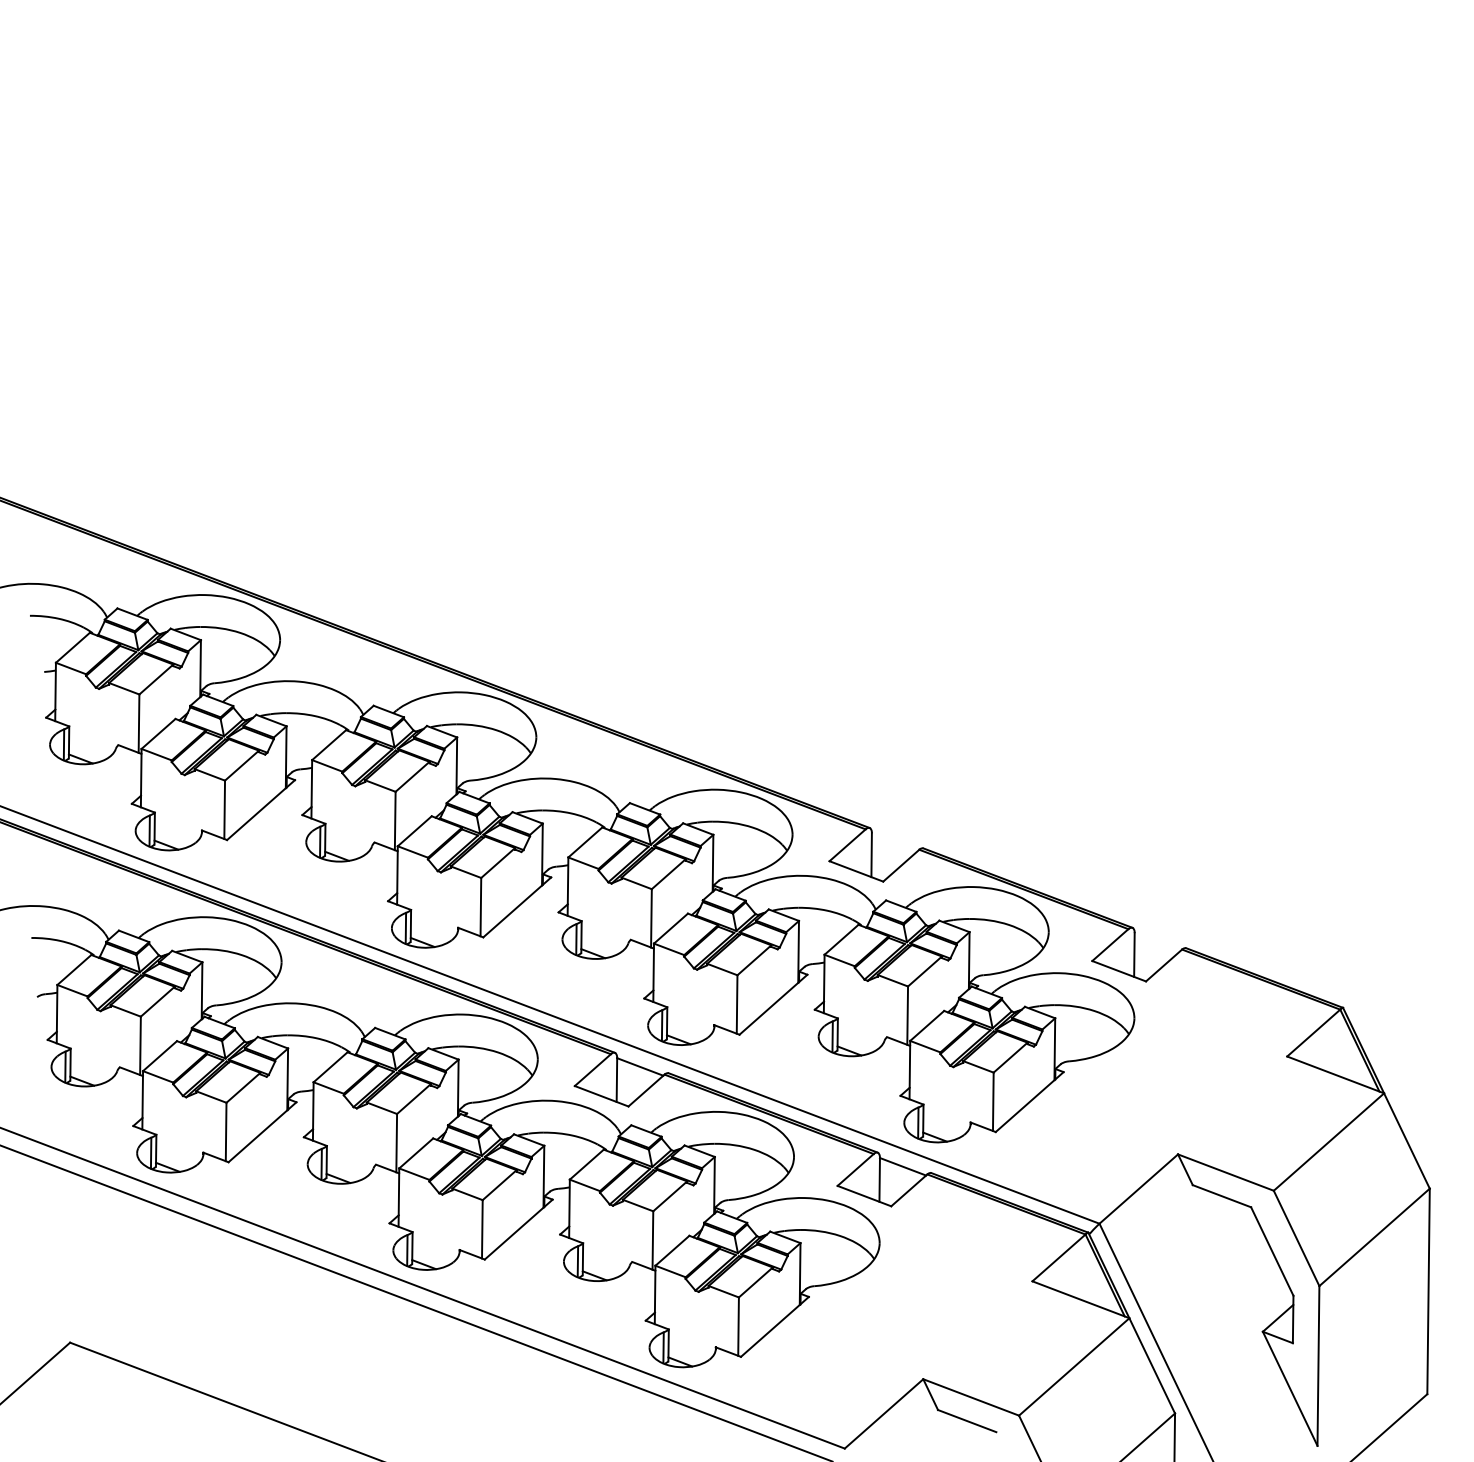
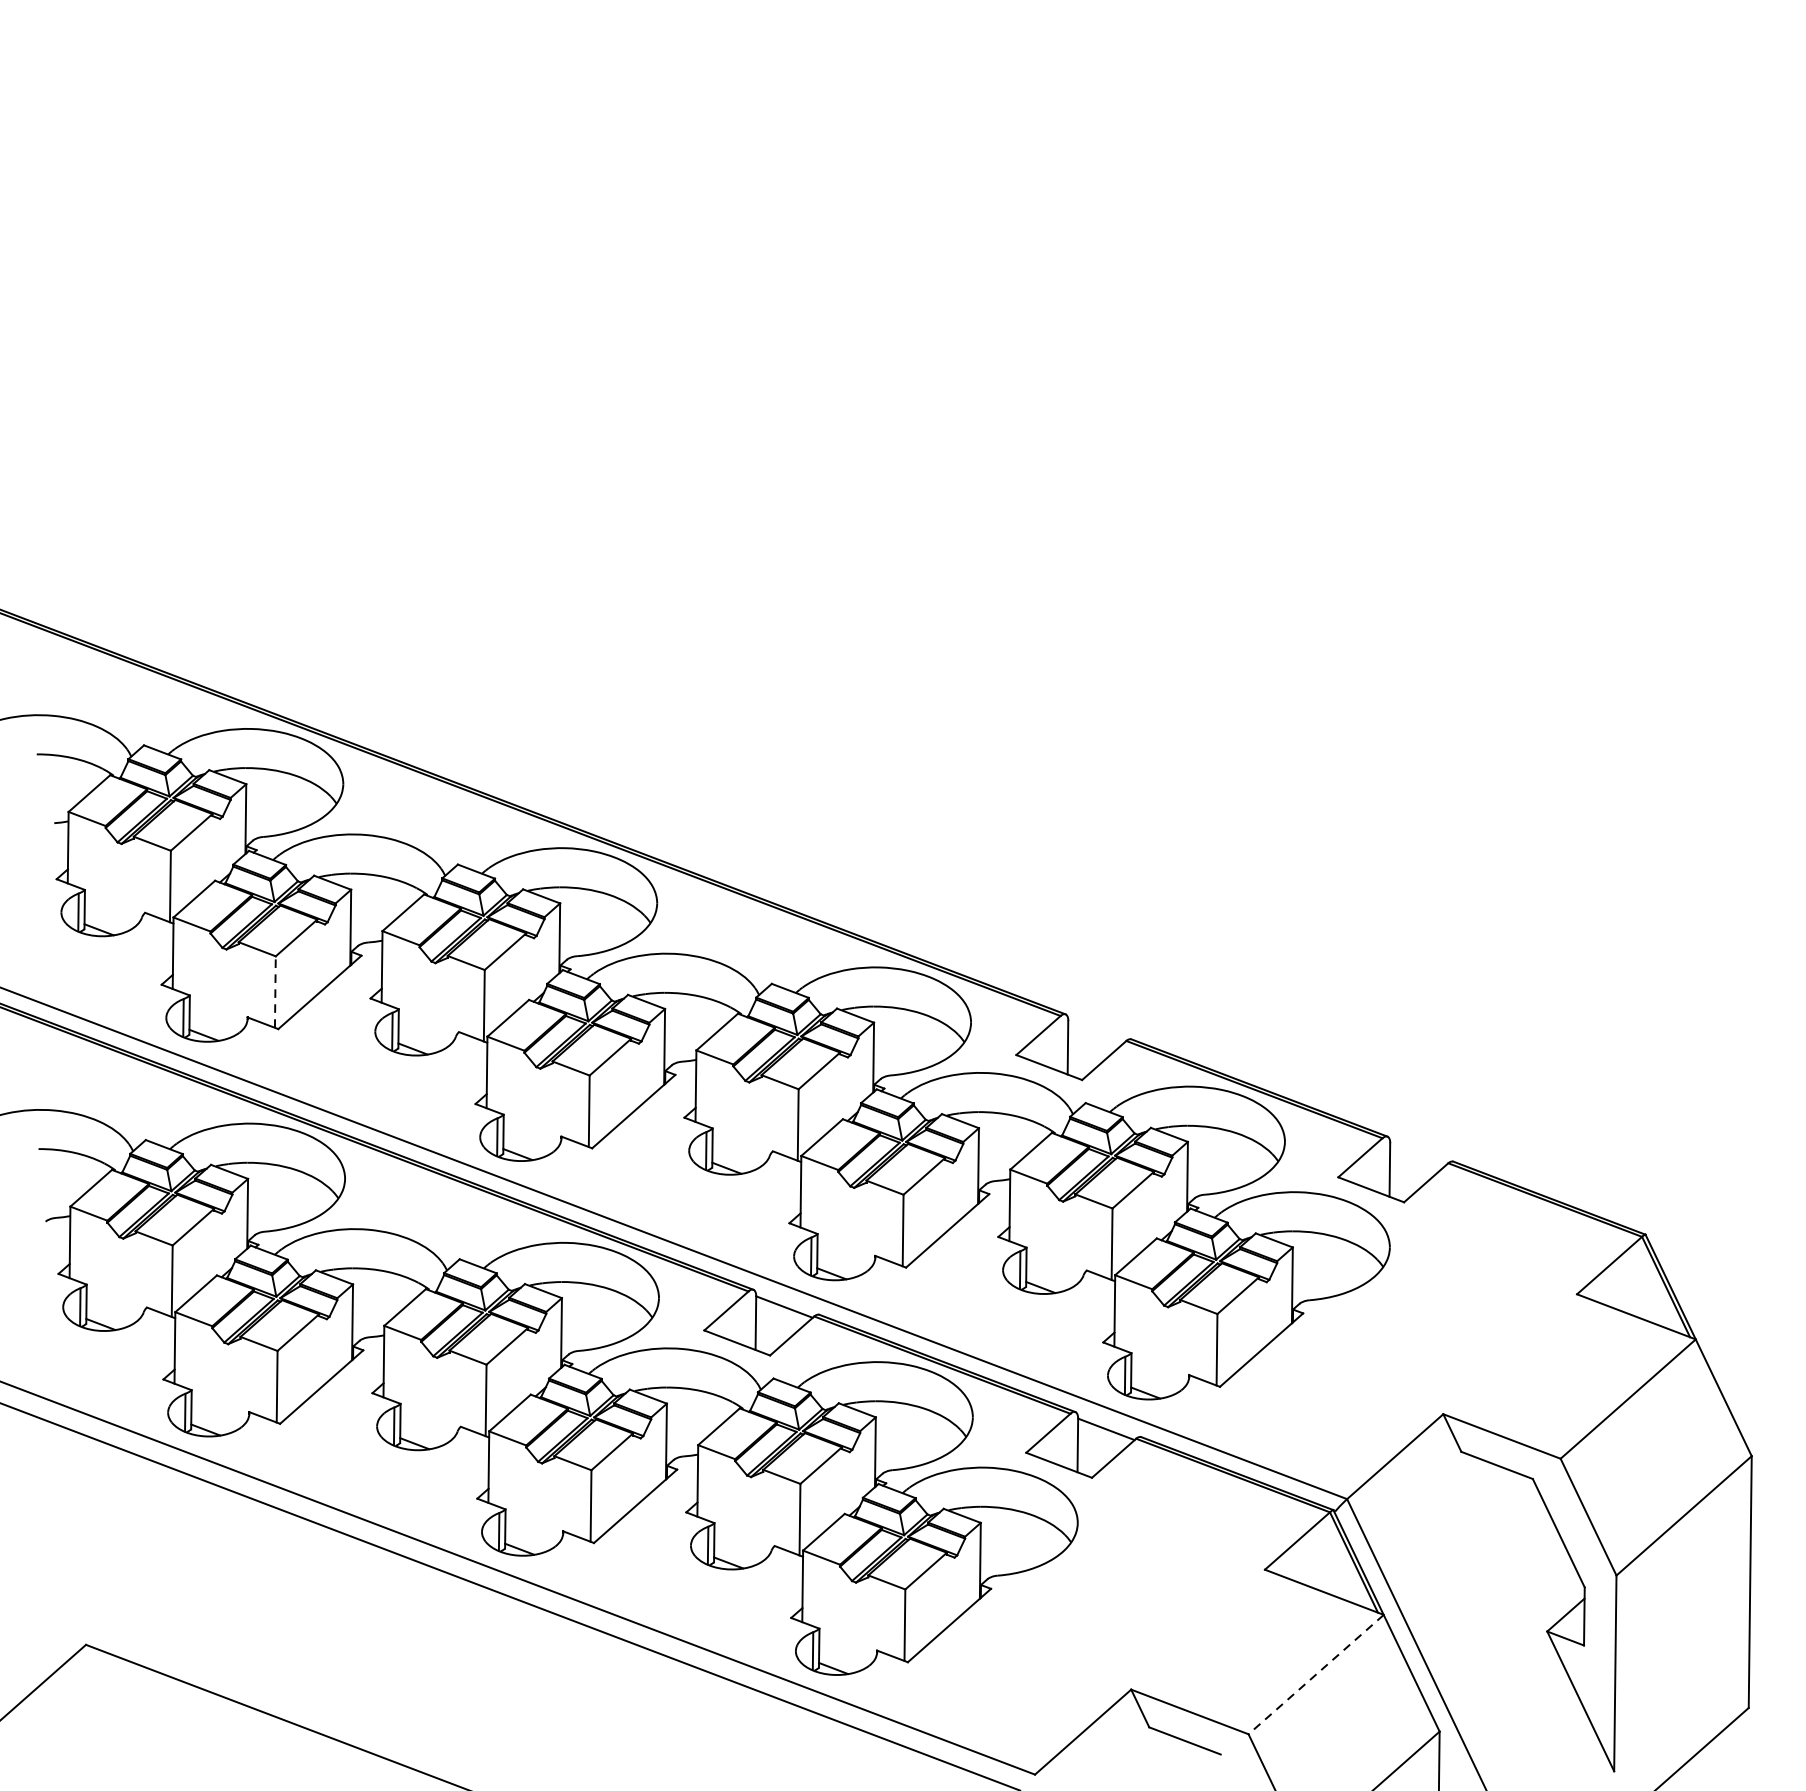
line: (224, 809) -> (275, 991), solid -> dashed
line: (1074, 1366) -> (1316, 1674), solid -> dashed

